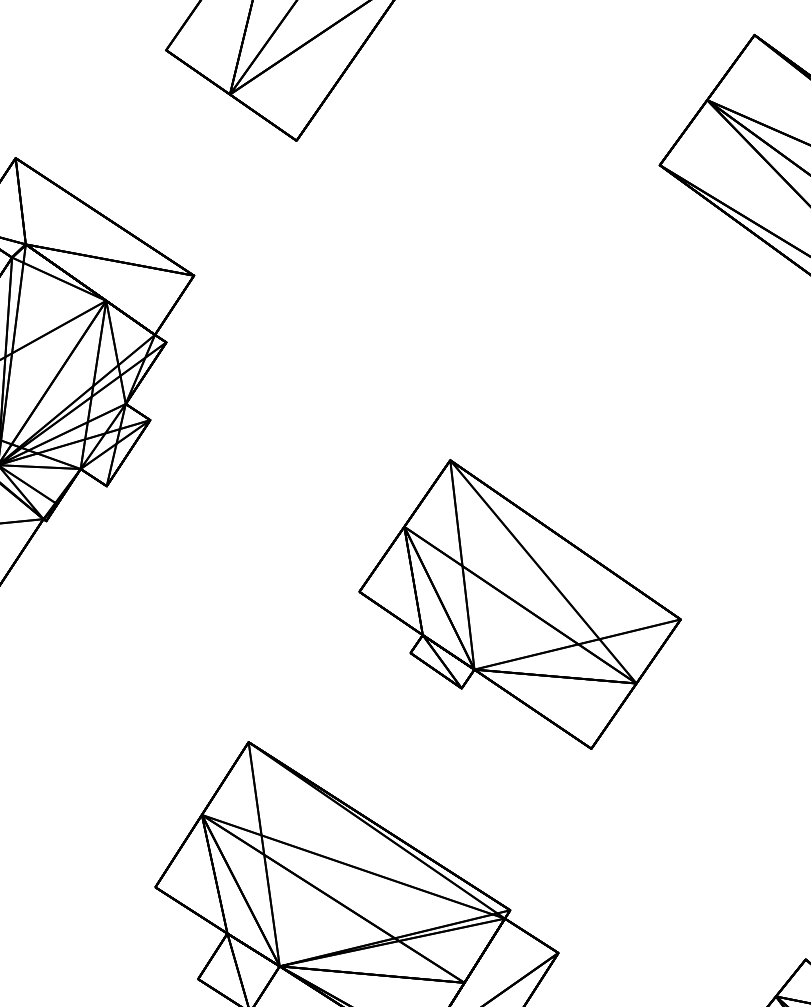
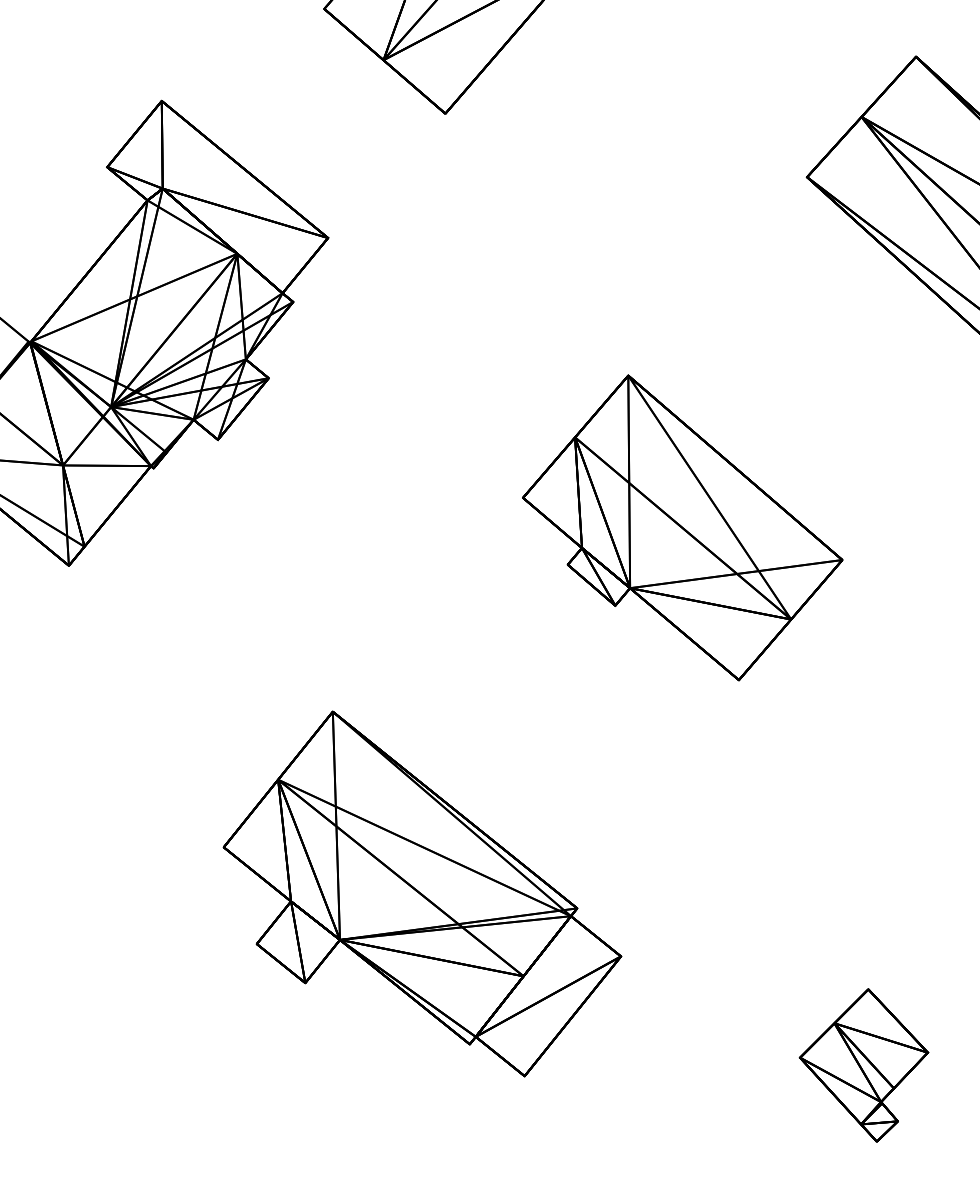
part: (519, 604) -> (682, 527), moved

